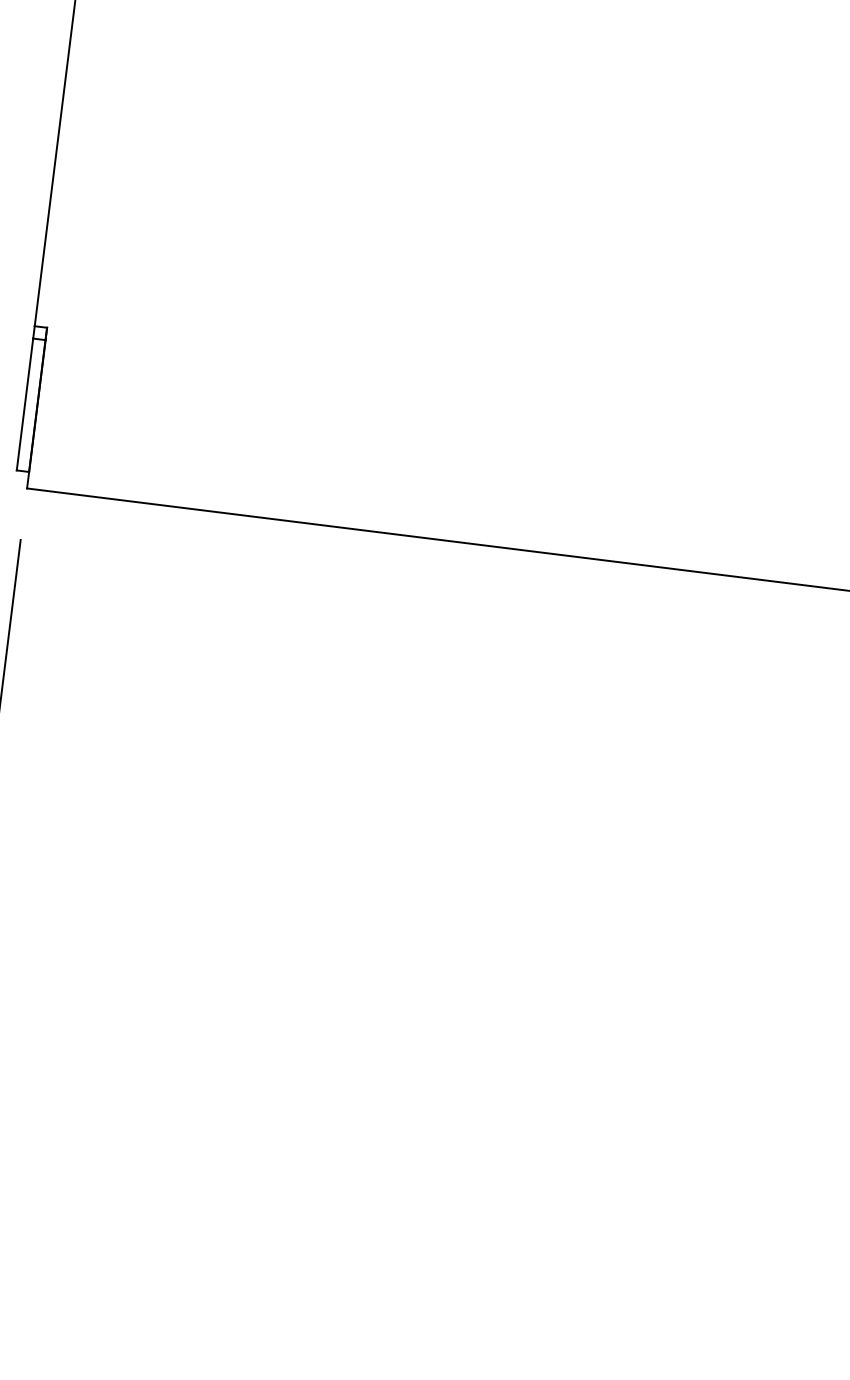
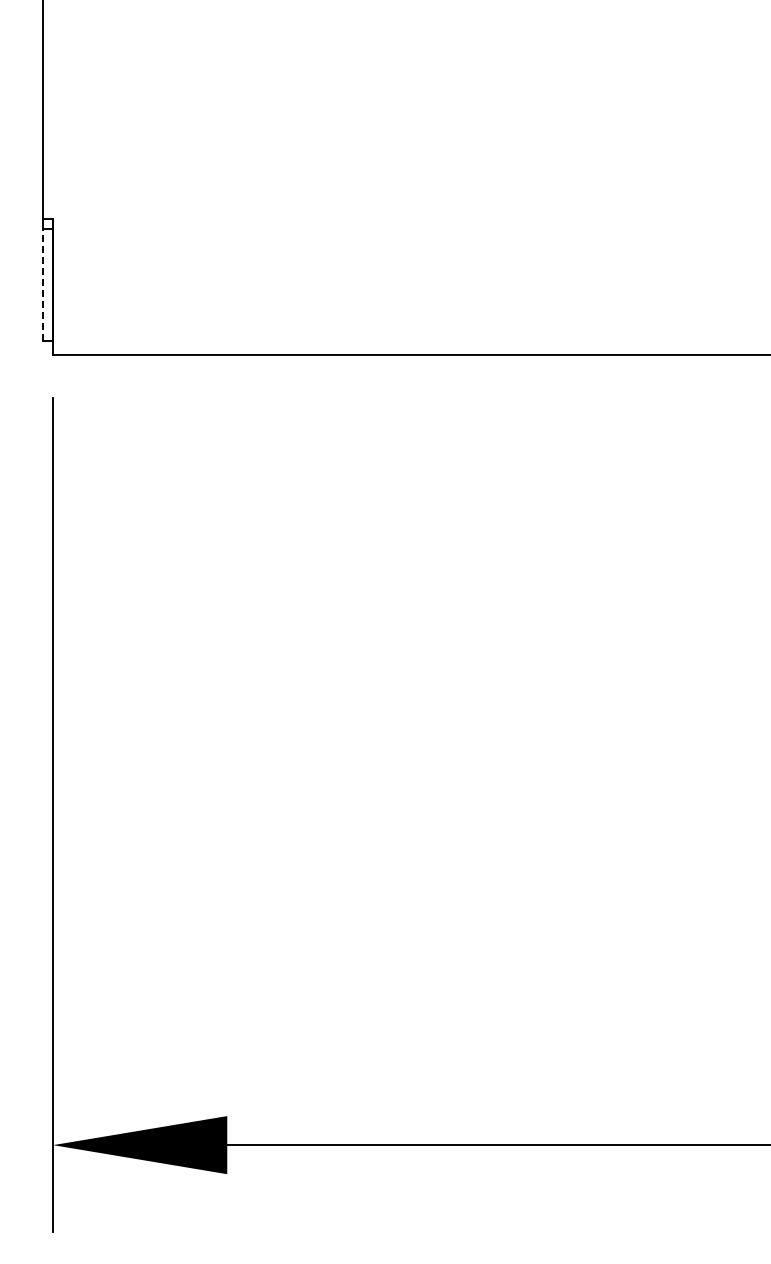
line: (24, 405) -> (42, 285), solid -> dashed

